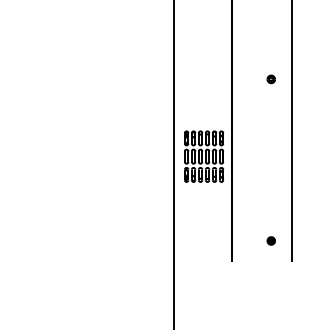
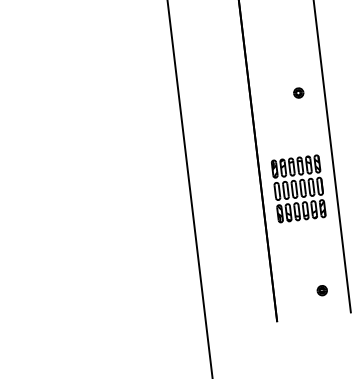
part: (204, 156) -> (299, 188), moved

